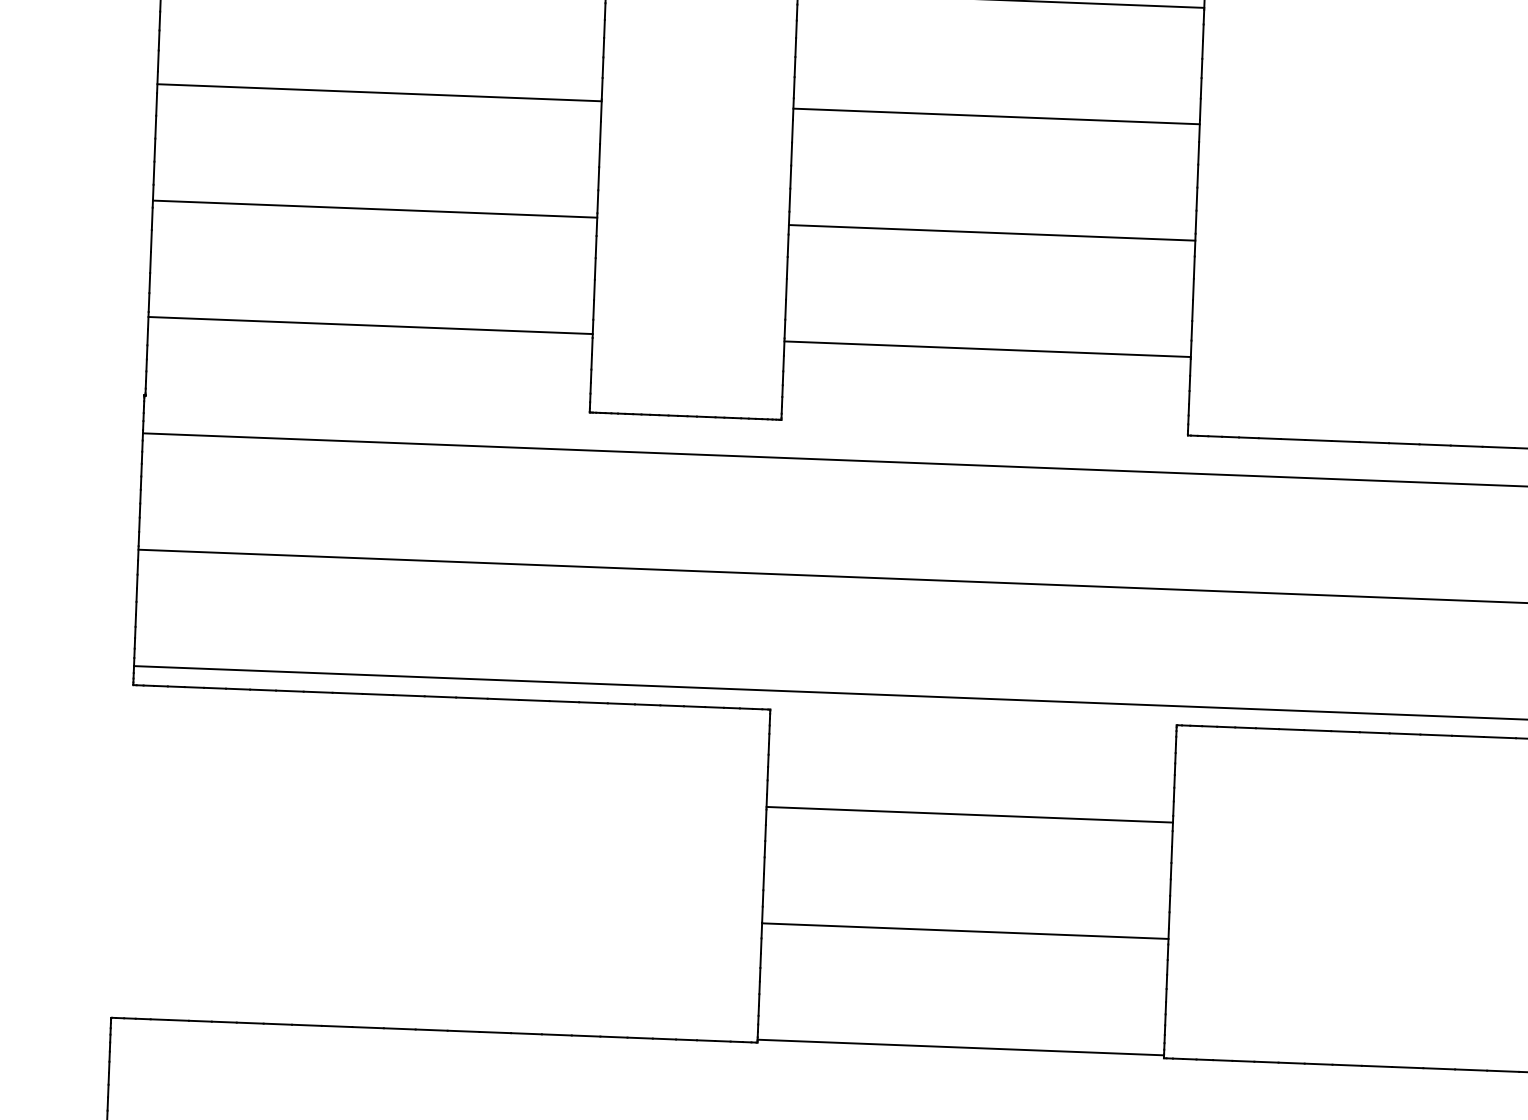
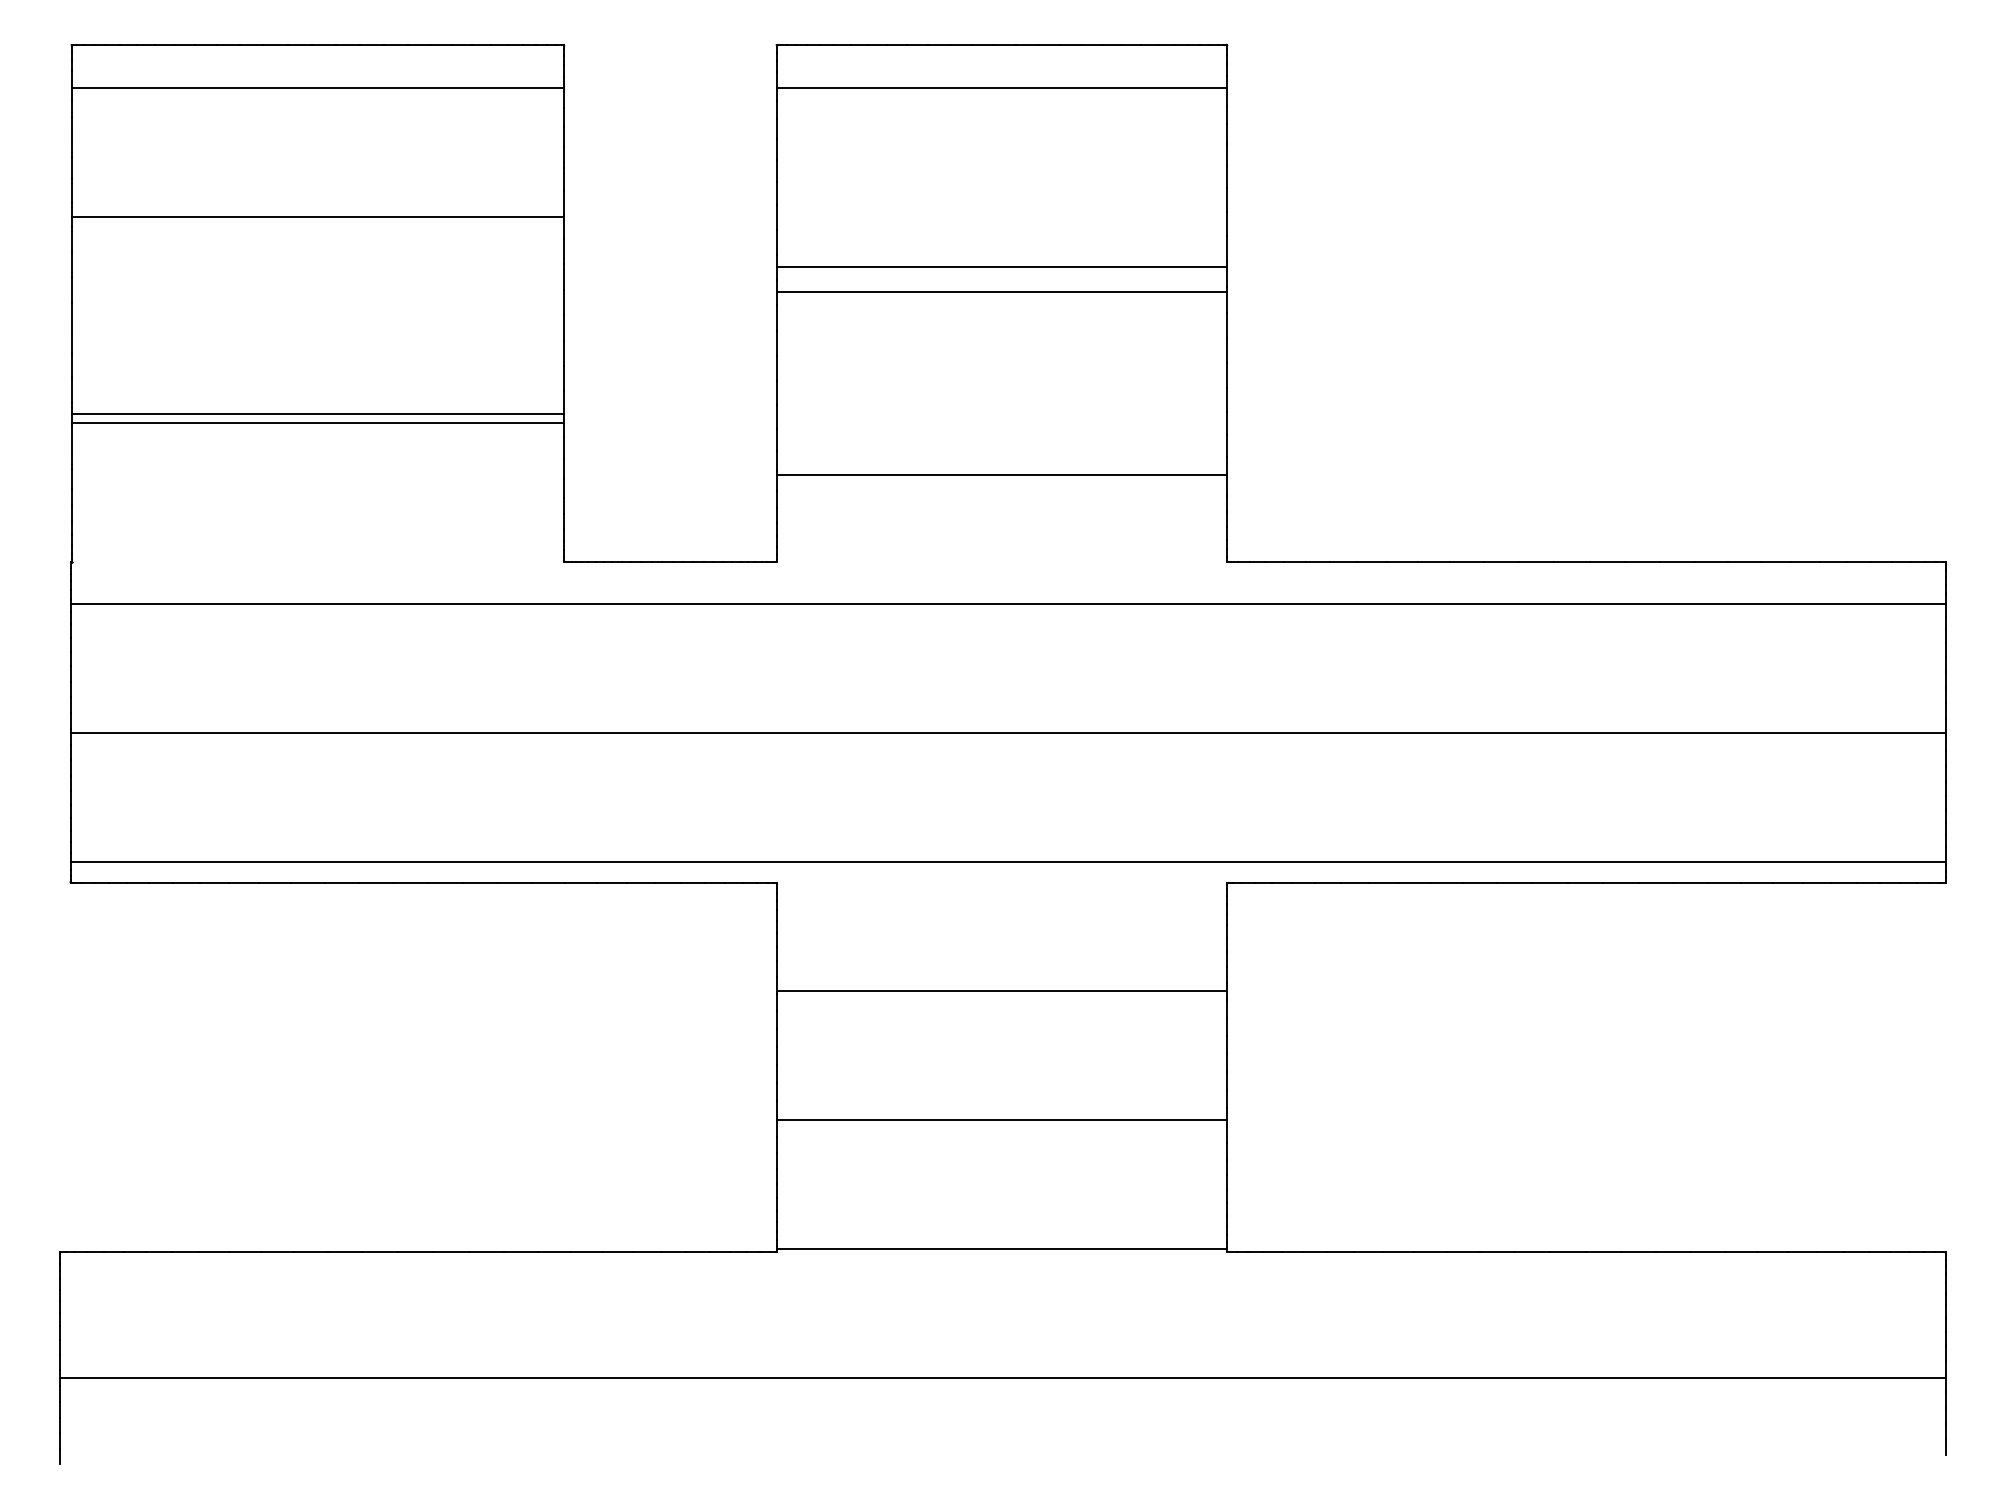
line: (996, 116) -> (1001, 266), moved
line: (374, 208) -> (317, 413), moved
line: (991, 232) -> (1001, 291), moved
line: (370, 325) -> (317, 422), moved

